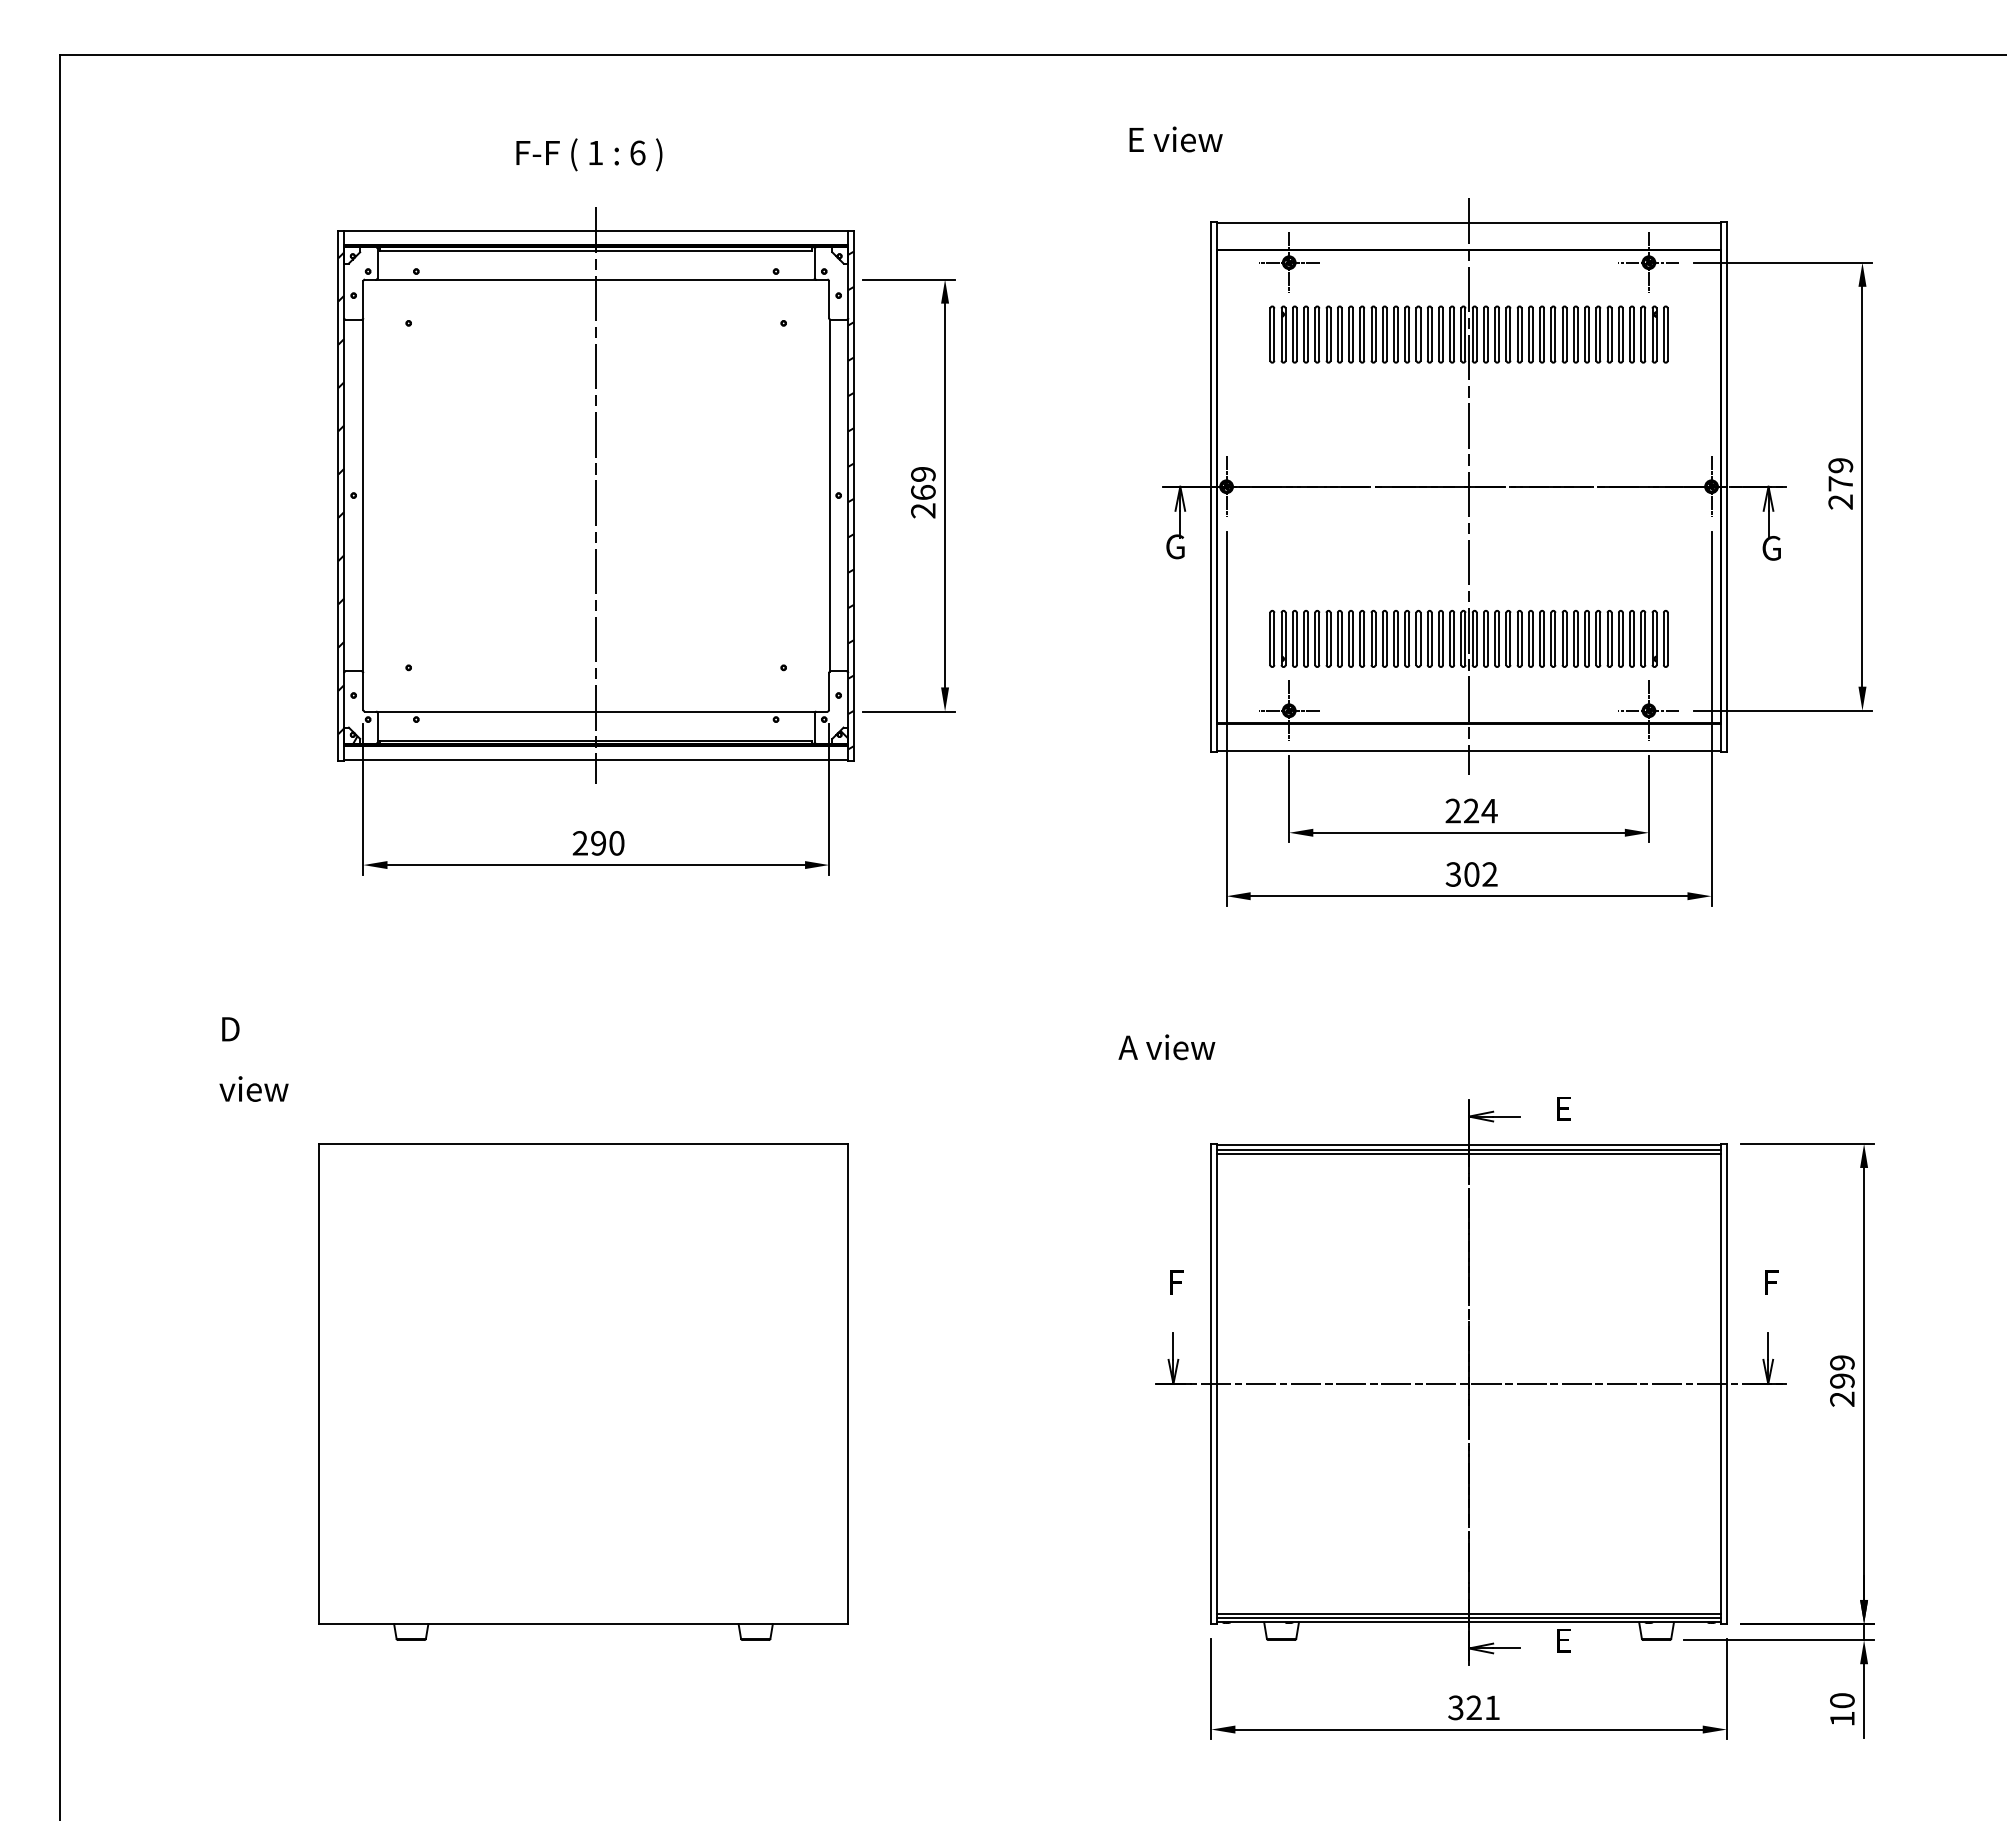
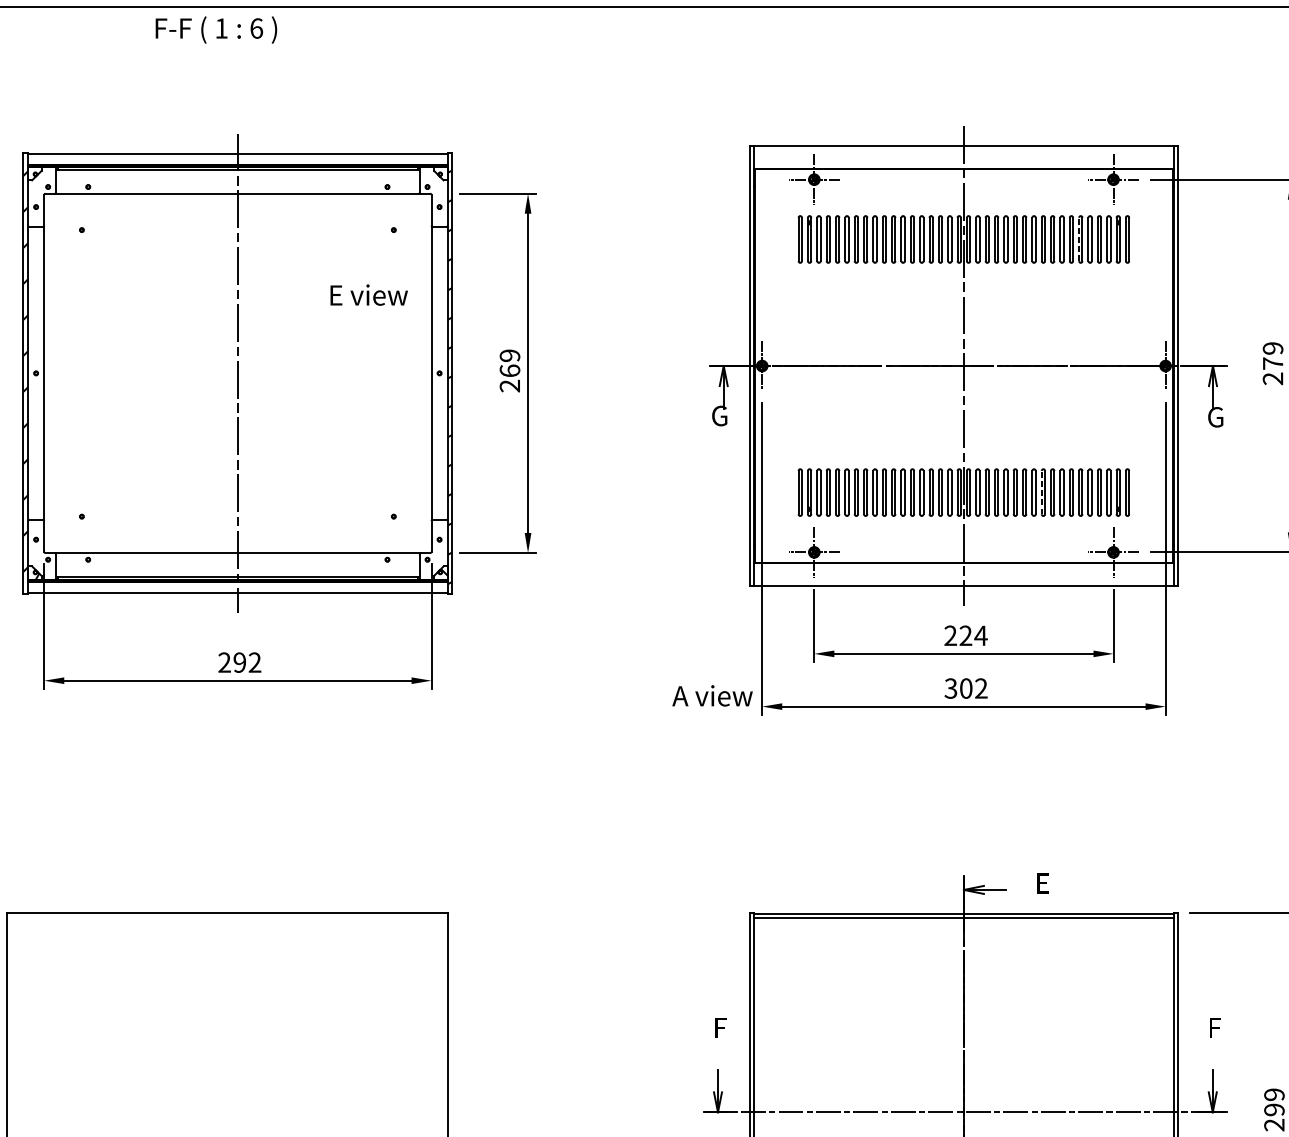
text: (1175, 139) -> (368, 295), moved
text: (589, 154) -> (216, 29), moved
line: (1607, 334) -> (1079, 239), solid -> dashed
line: (1562, 638) -> (1041, 492), solid -> dashed
text: (616, 843) -> (254, 662), 290 -> 292
text: (1166, 1047) -> (712, 696), moved
line: (1468, 1153) -> (963, 920), removed

